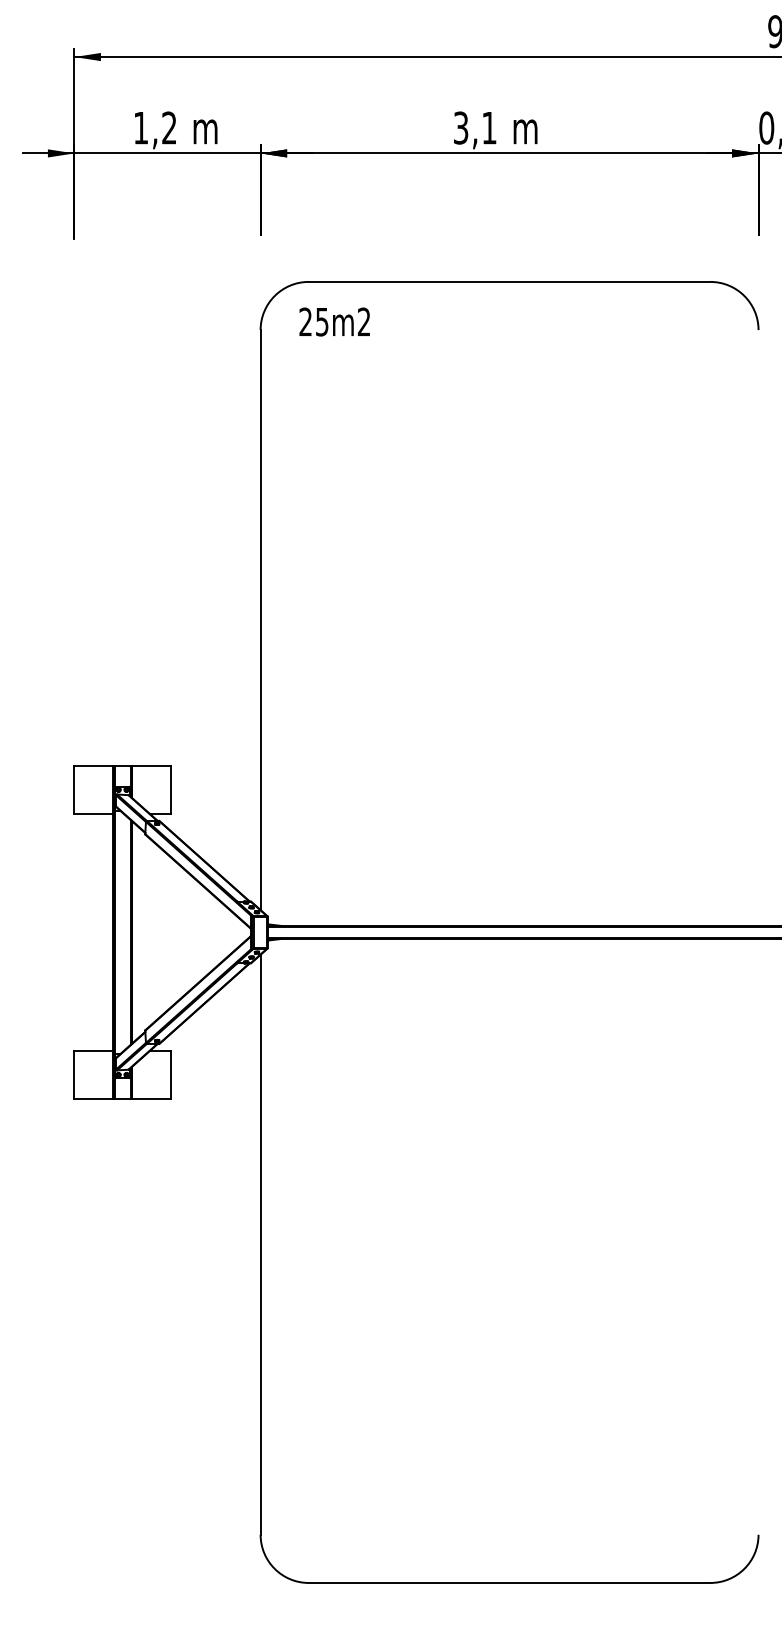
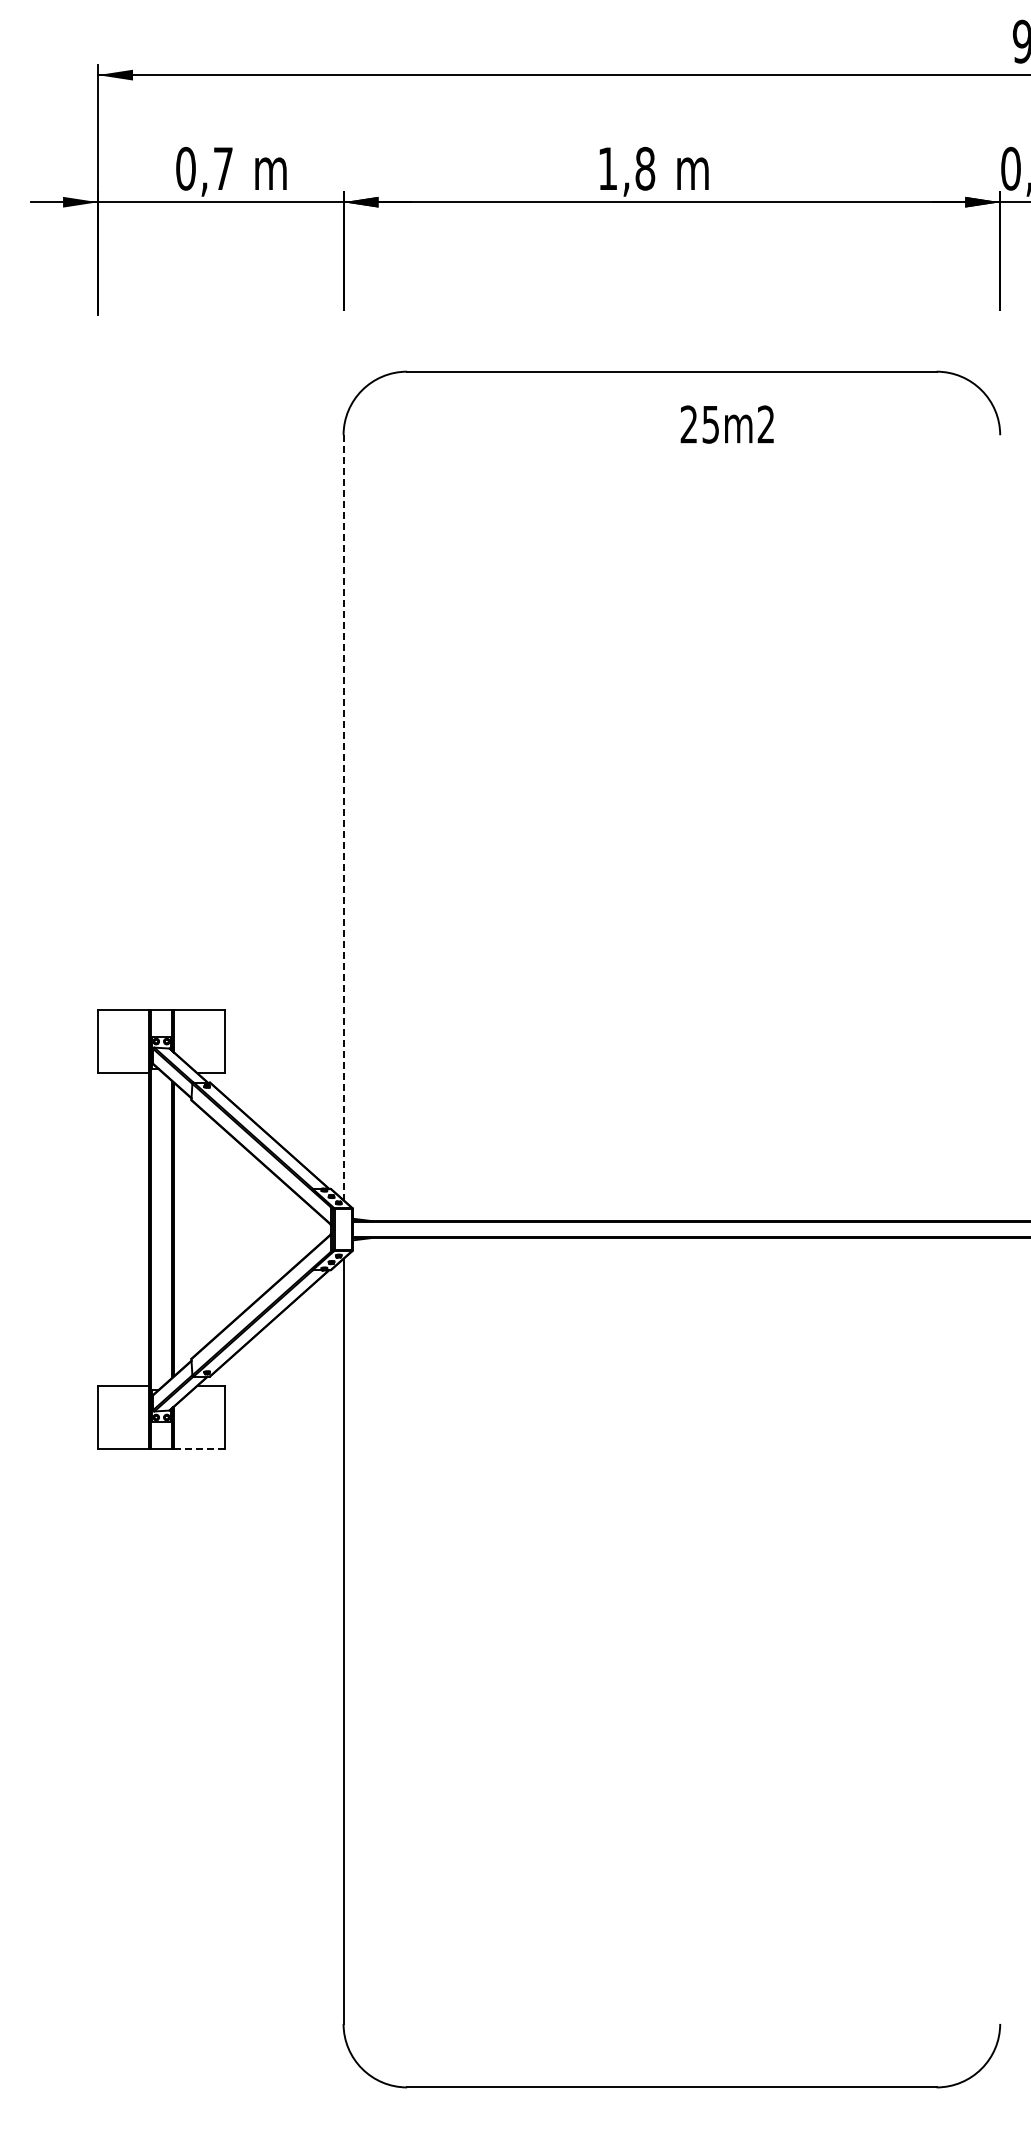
text: (155, 127) -> (204, 168), 1,2 -> 0,7
text: (475, 127) -> (626, 168), 3,1 -> 1,8
text: (334, 321) -> (726, 424), moved
line: (260, 620) -> (343, 818), solid -> dashed
line: (151, 1099) -> (199, 1449), solid -> dashed

